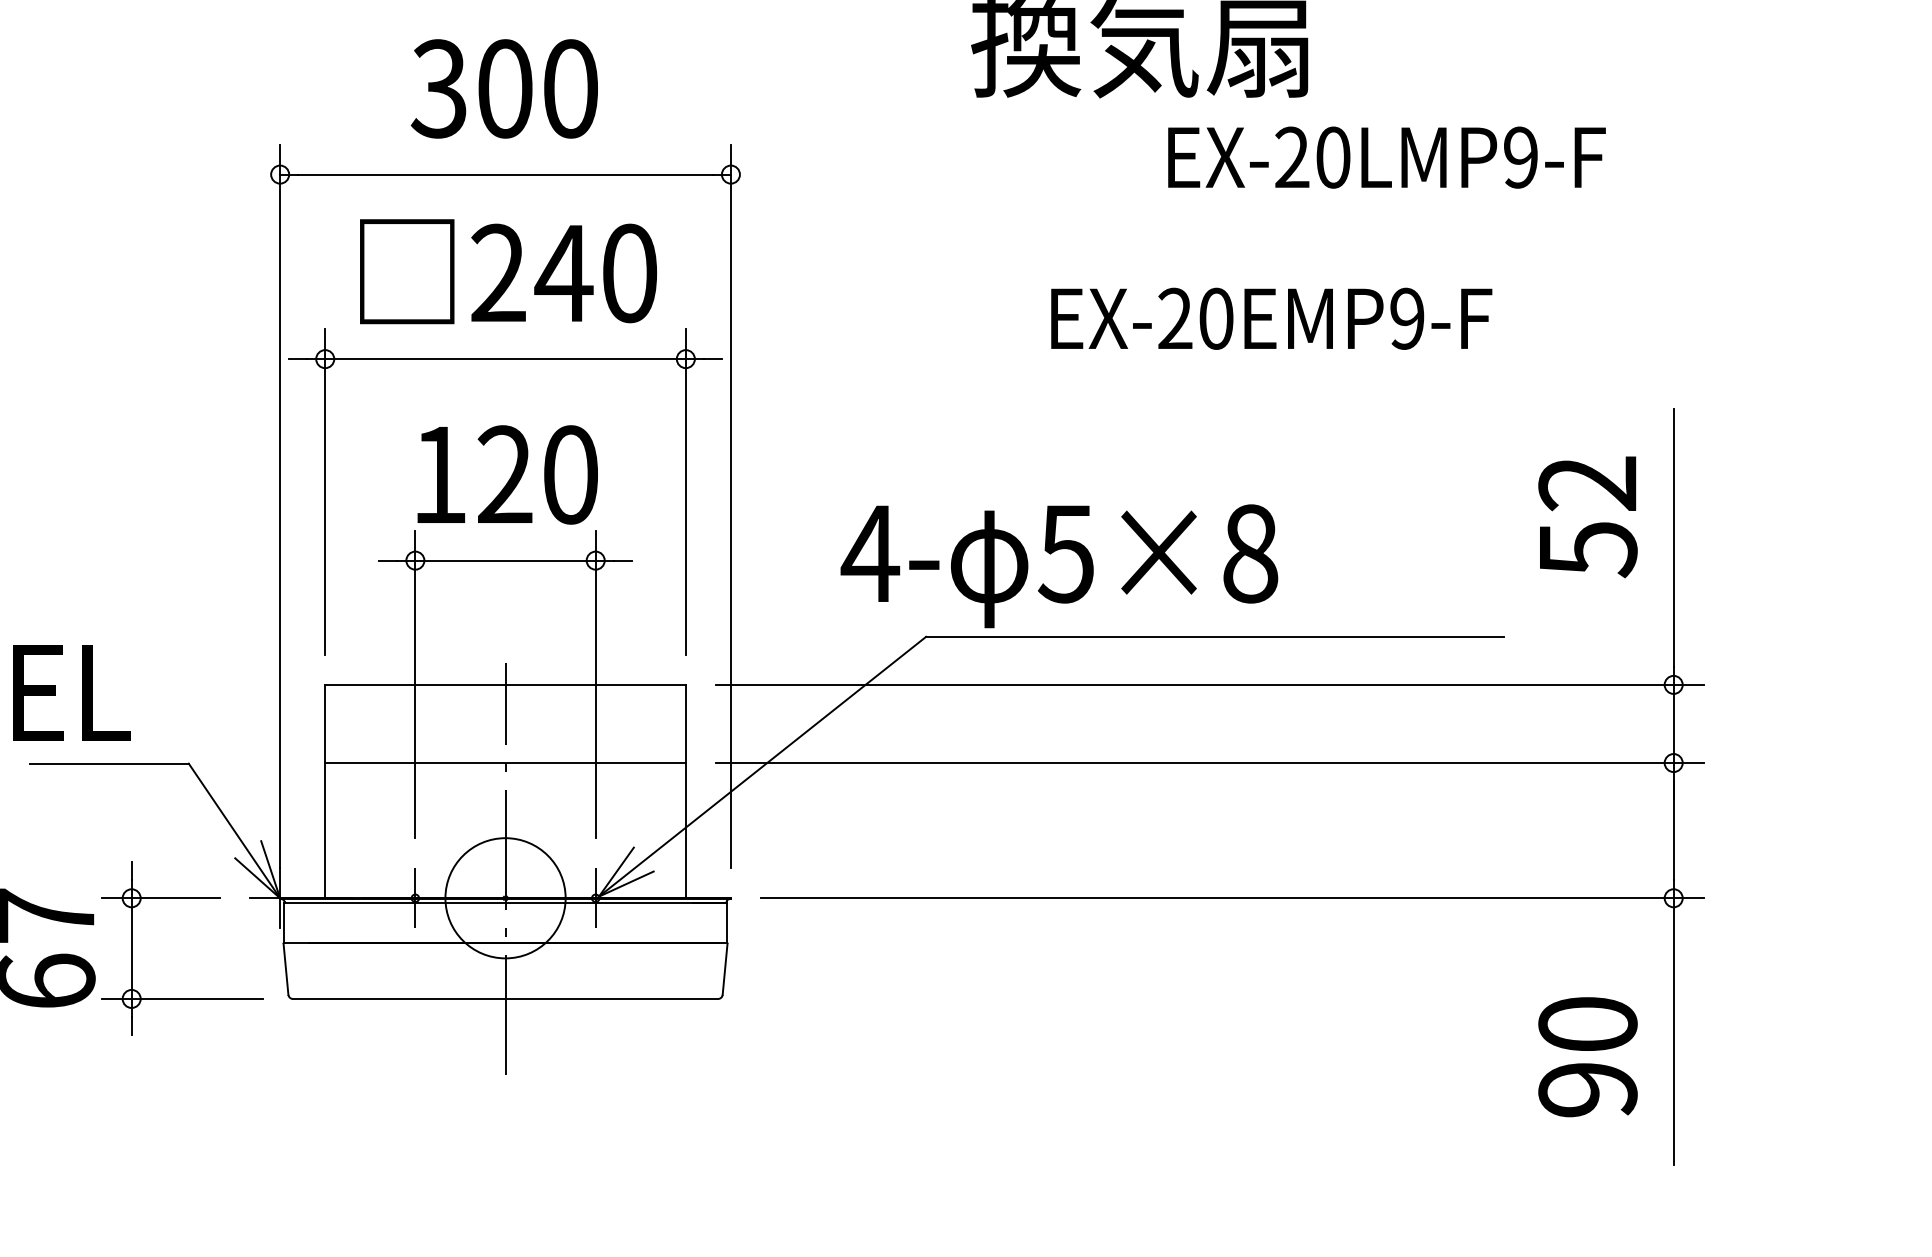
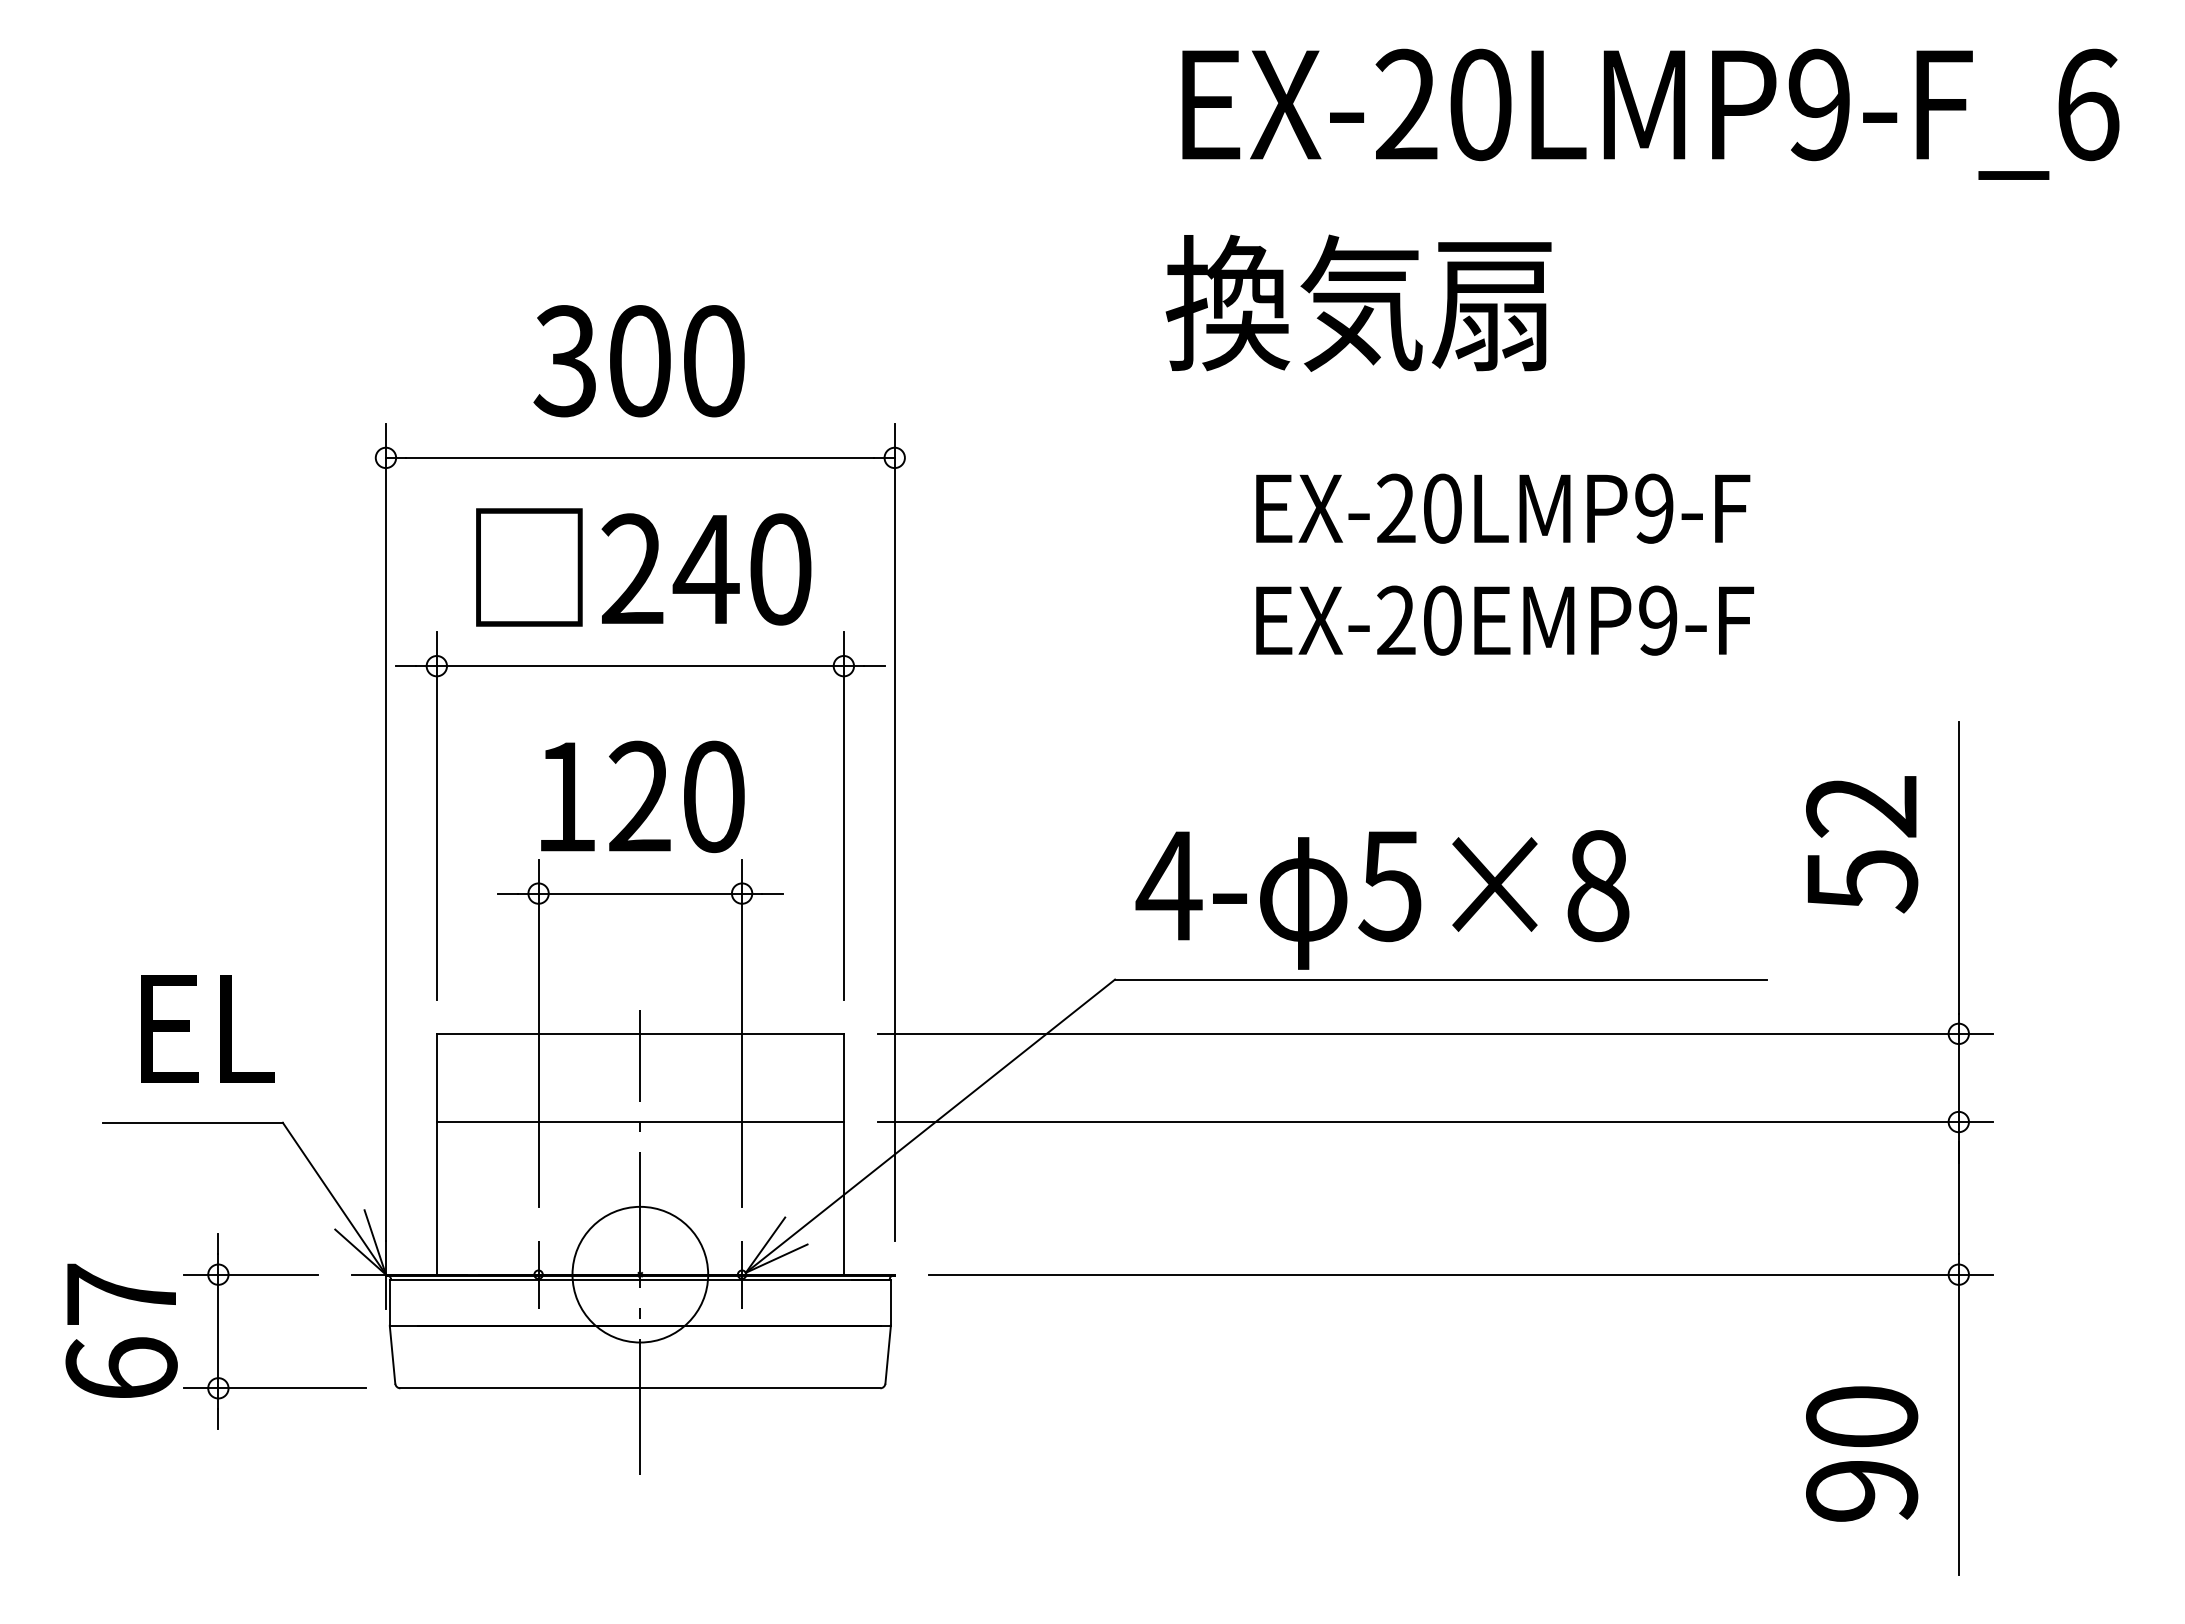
text: (1387, 157) -> (1503, 508), moved
text: (1059, 565) -> (1382, 899), moved
text: (71, 692) -> (207, 1028), moved

